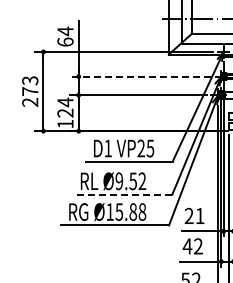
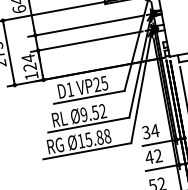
line: (140, 76) -> (85, 26), dashed -> solid
line: (122, 194) -> (88, 124), dashed -> solid
text: (194, 216) -> (150, 132), 21 -> 34

